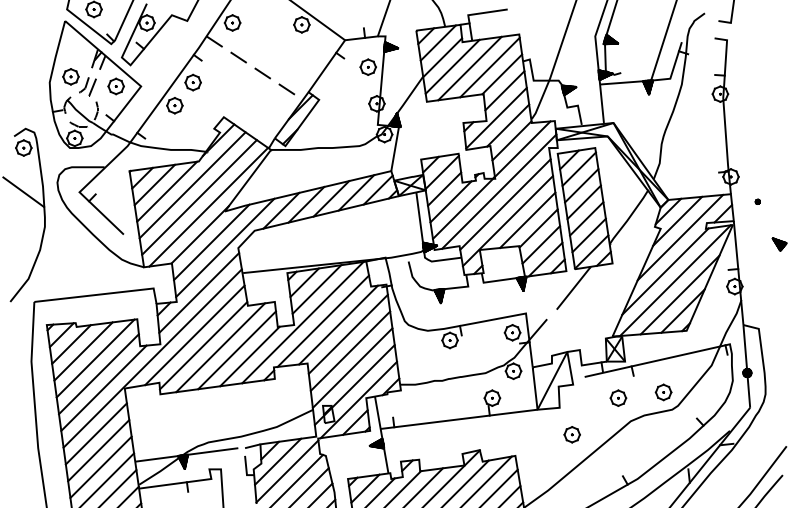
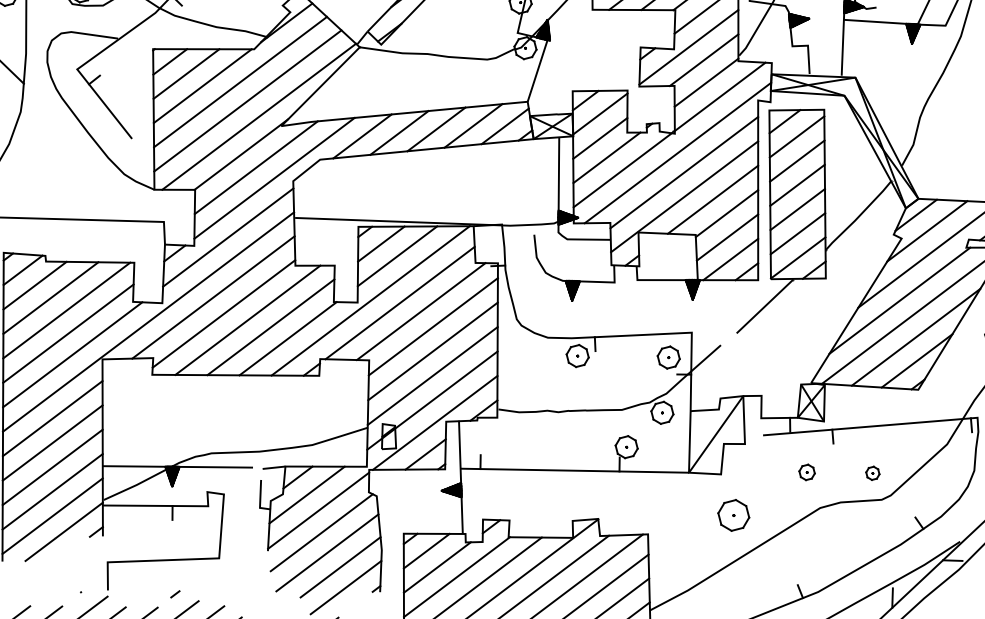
part: (663, 392) -> (872, 473), size x0.6
part: (618, 397) -> (807, 471), size x0.7
part: (571, 434) -> (732, 515), size x1.4

